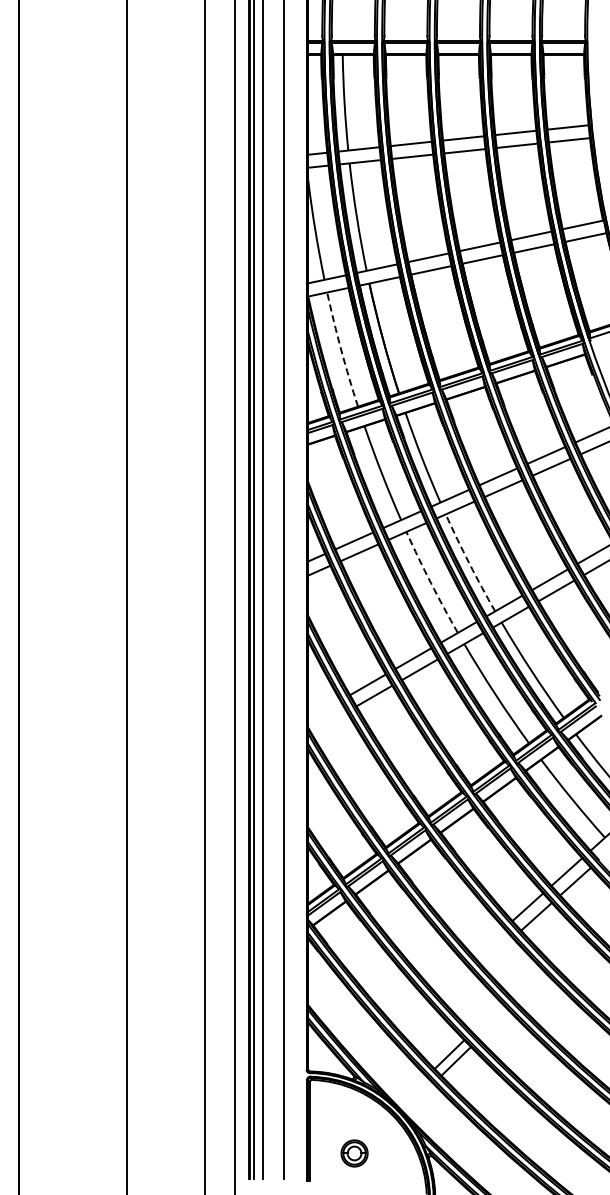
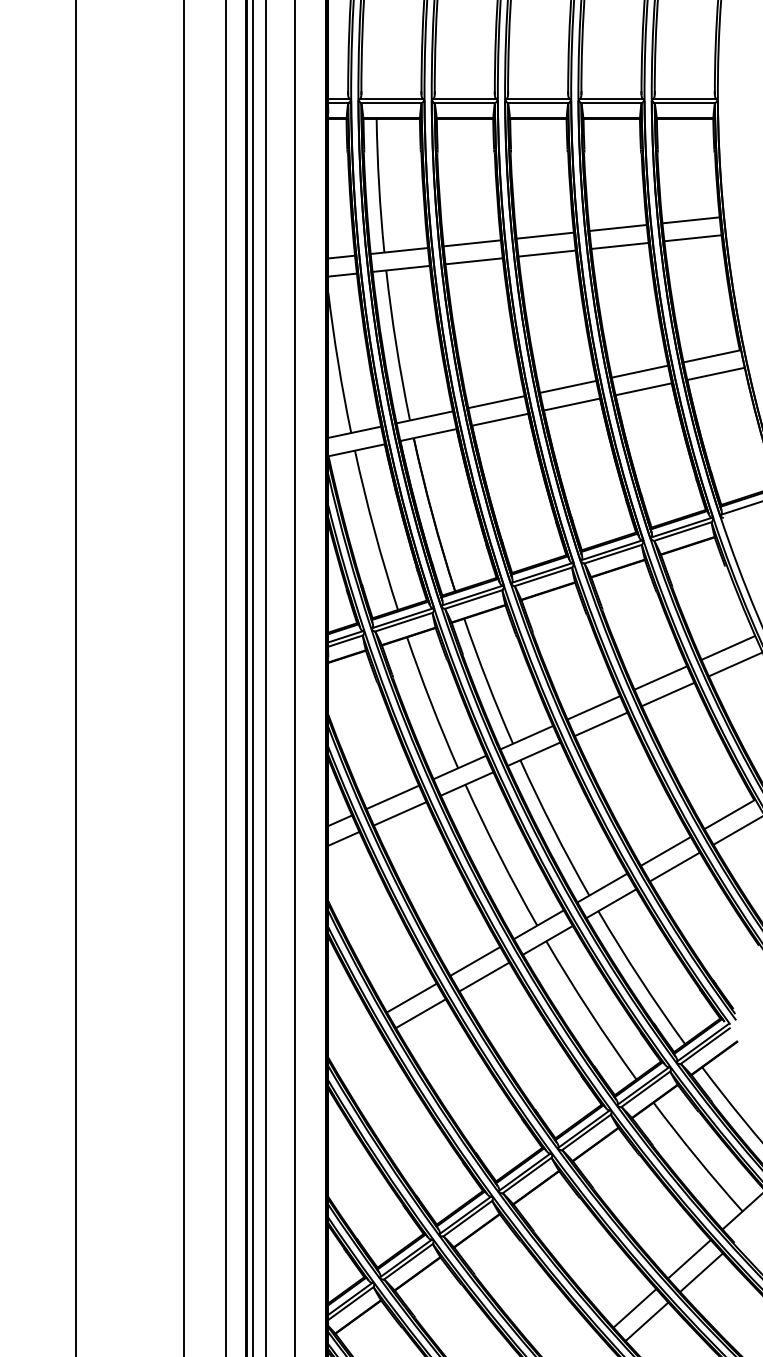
arc: (341, 350) -> (374, 531), dashed -> solid
arc: (469, 563) -> (553, 828), dashed -> solid
arc: (430, 583) -> (499, 856), dashed -> solid

